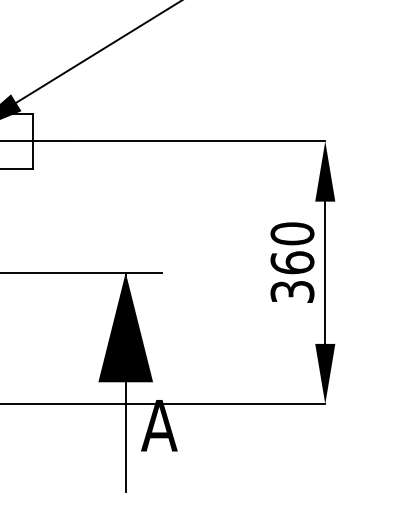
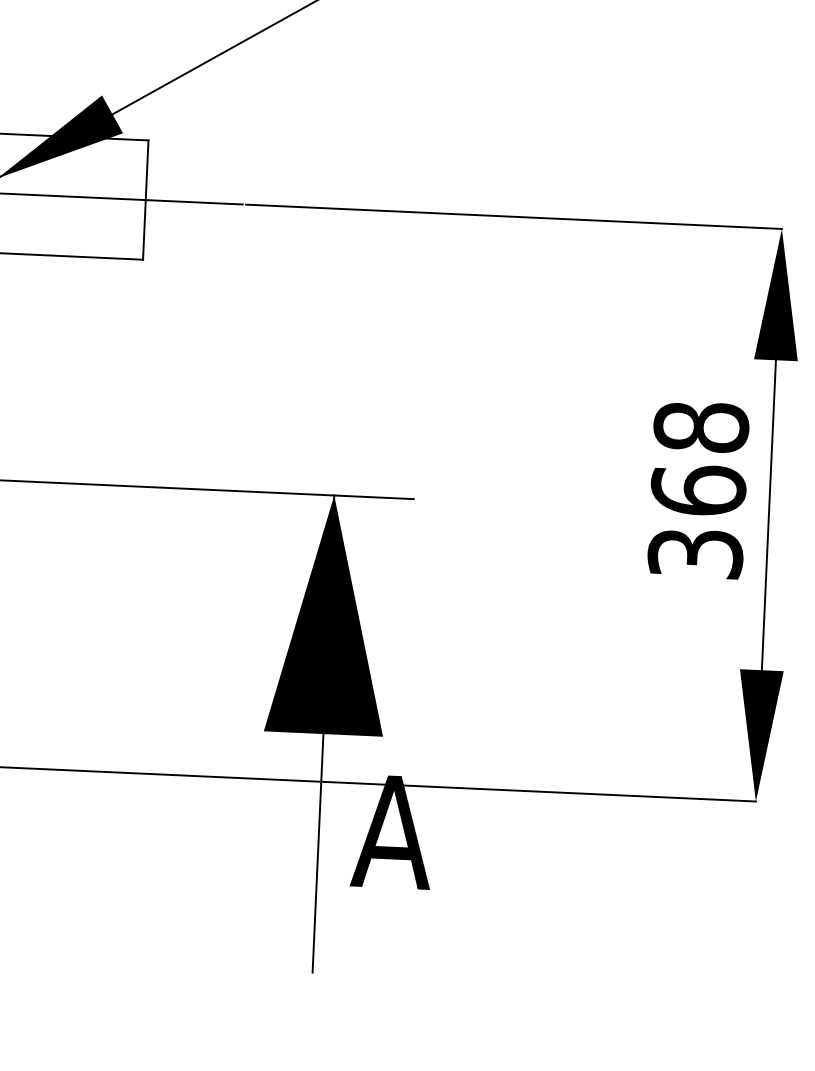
text: (292, 233) -> (701, 426), 360 -> 368

